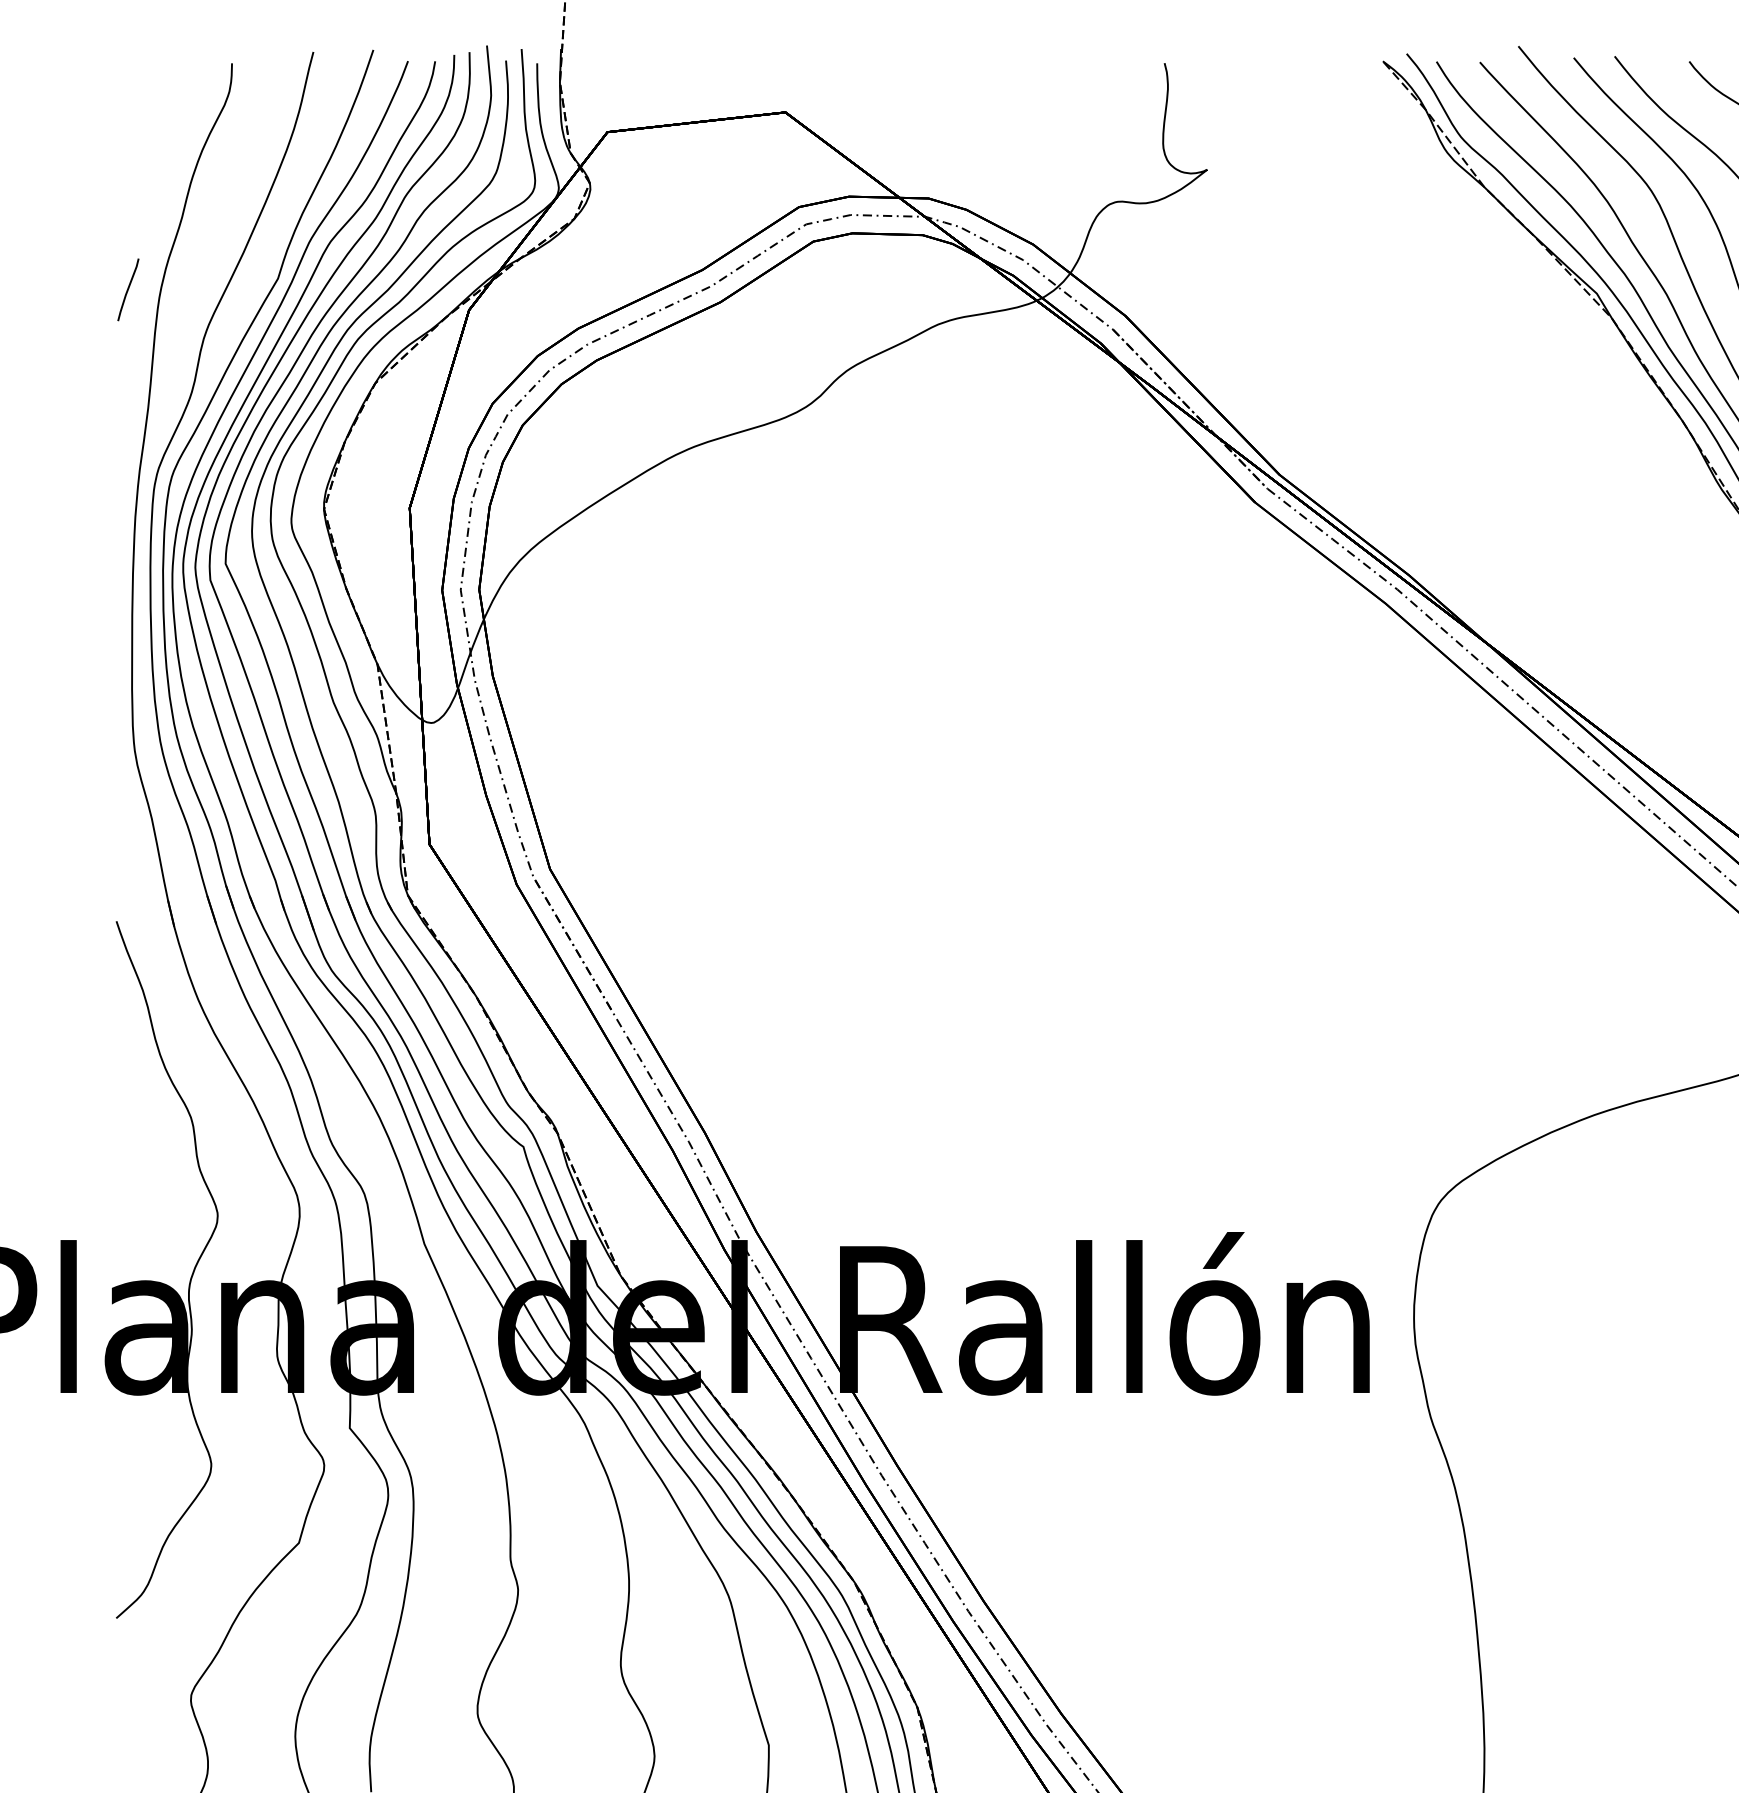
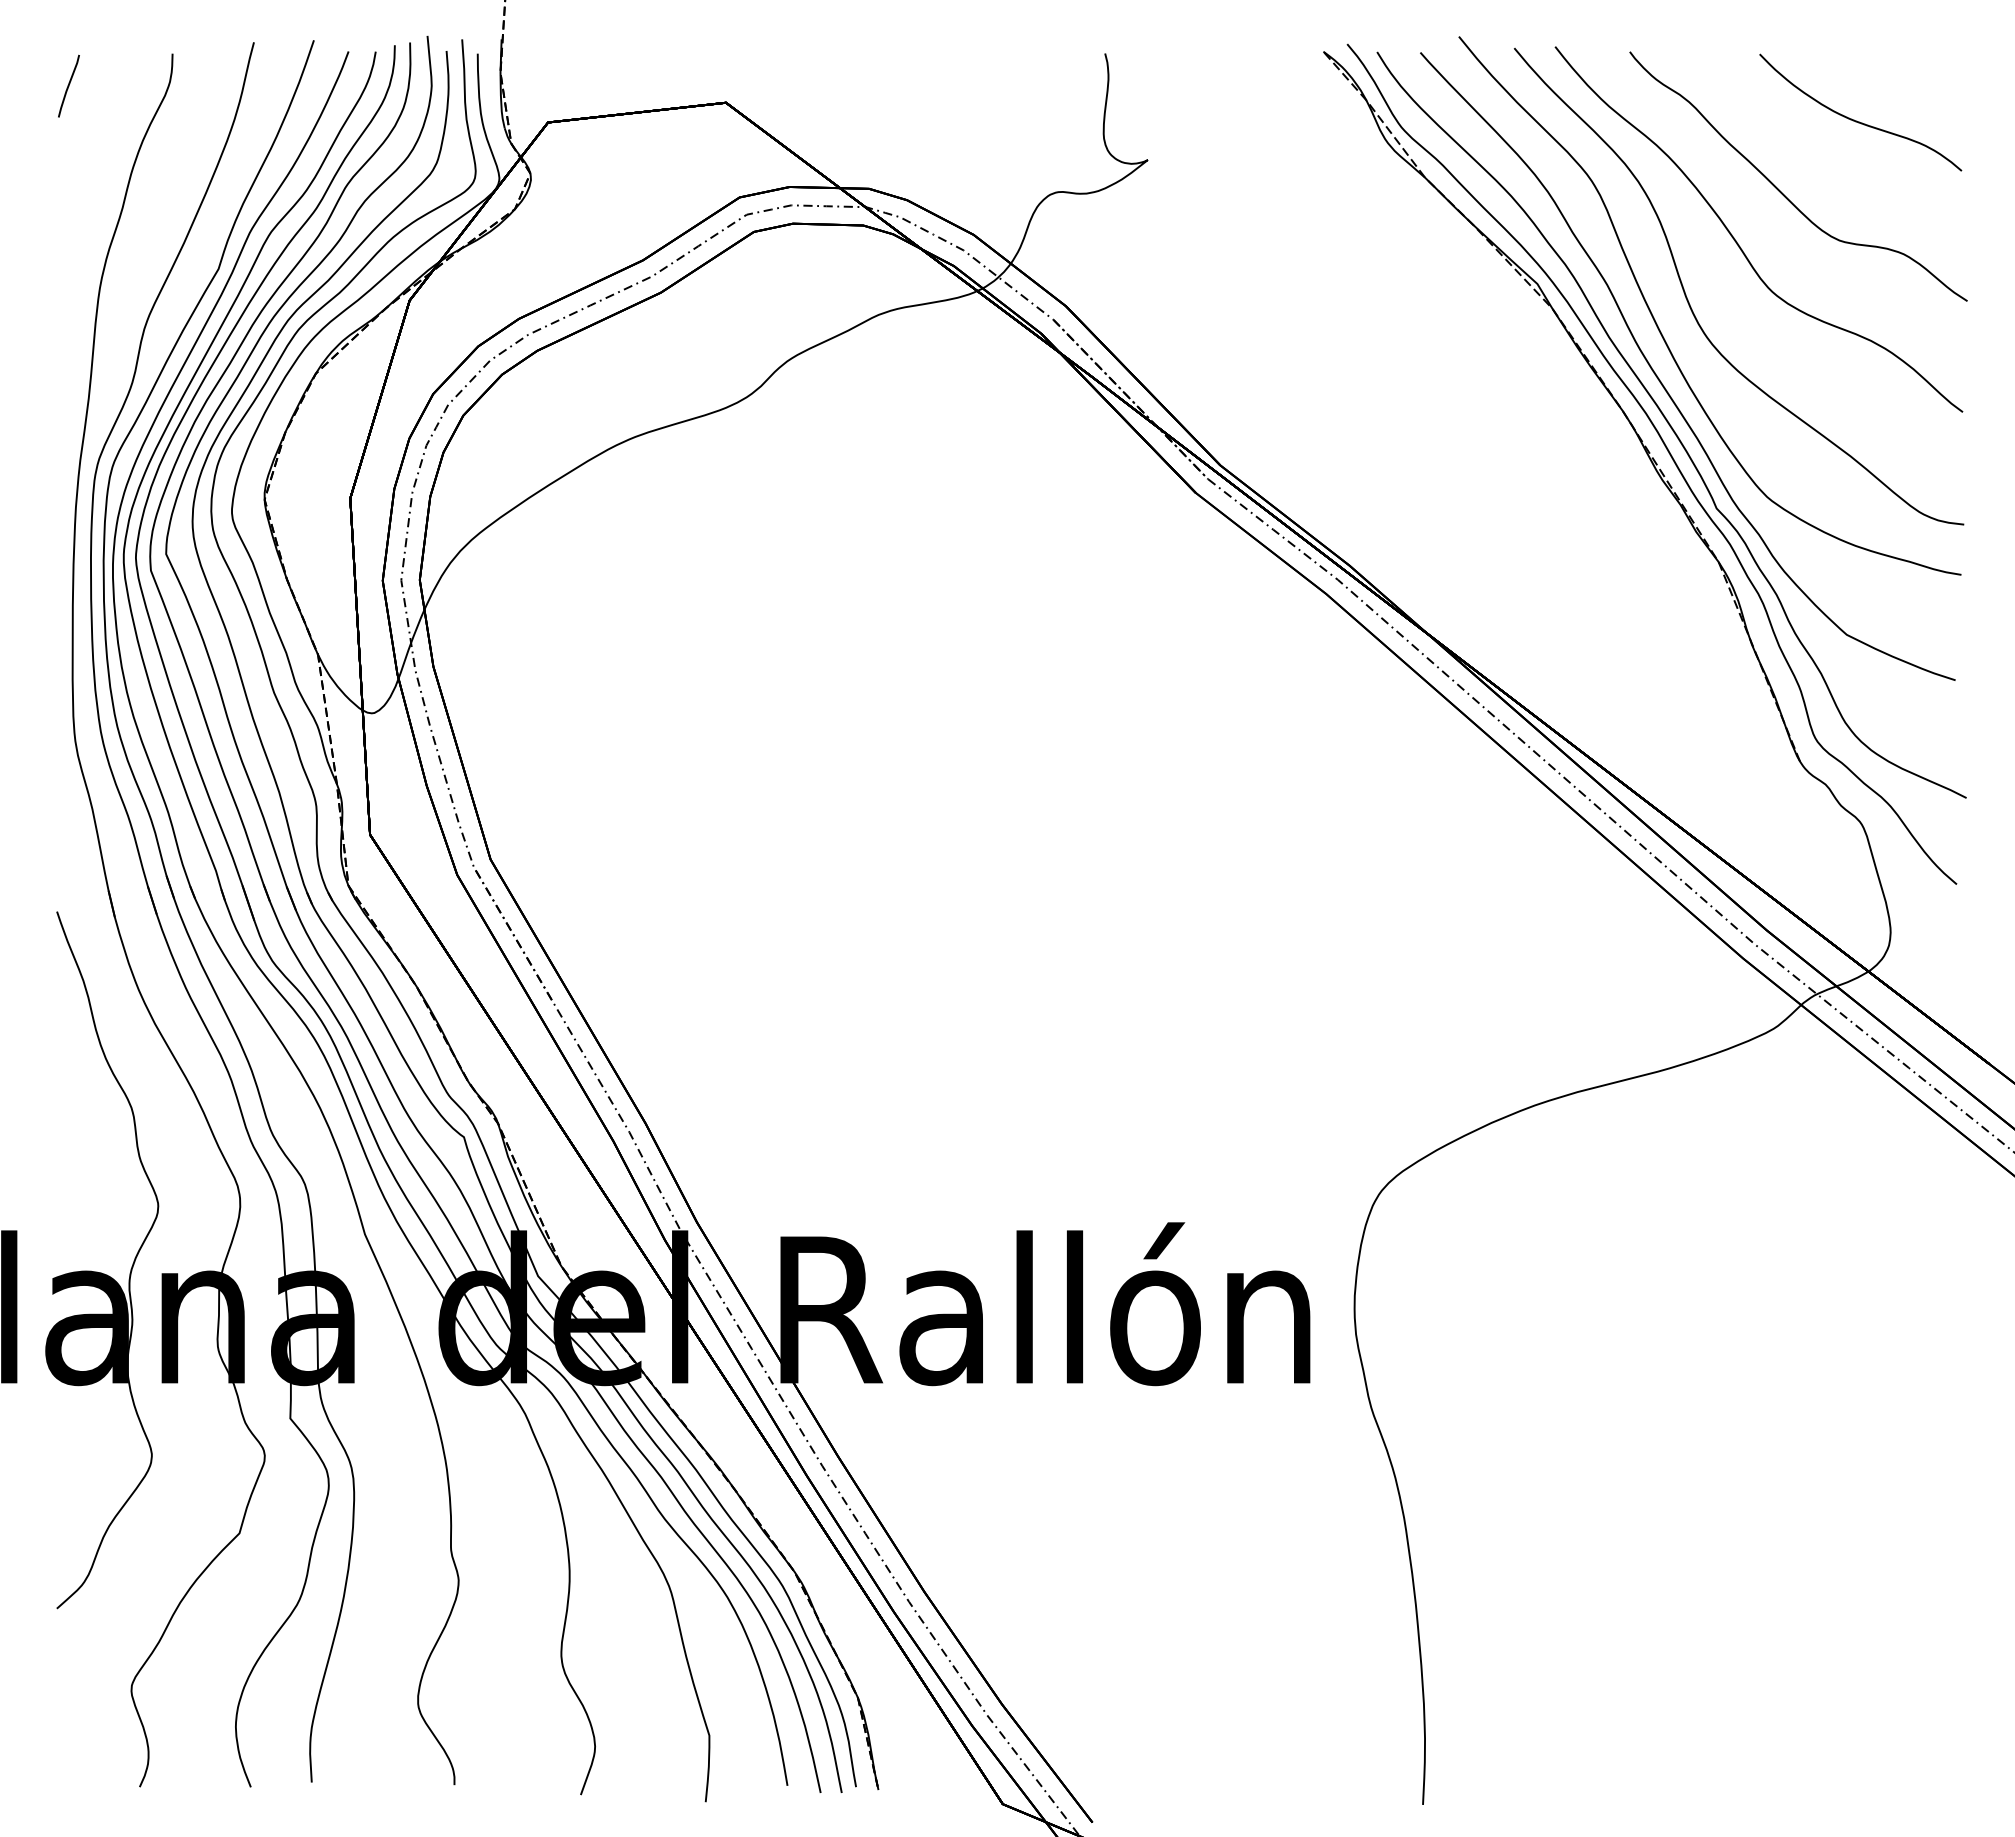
part: (127, 289) -> (68, 85), moved

